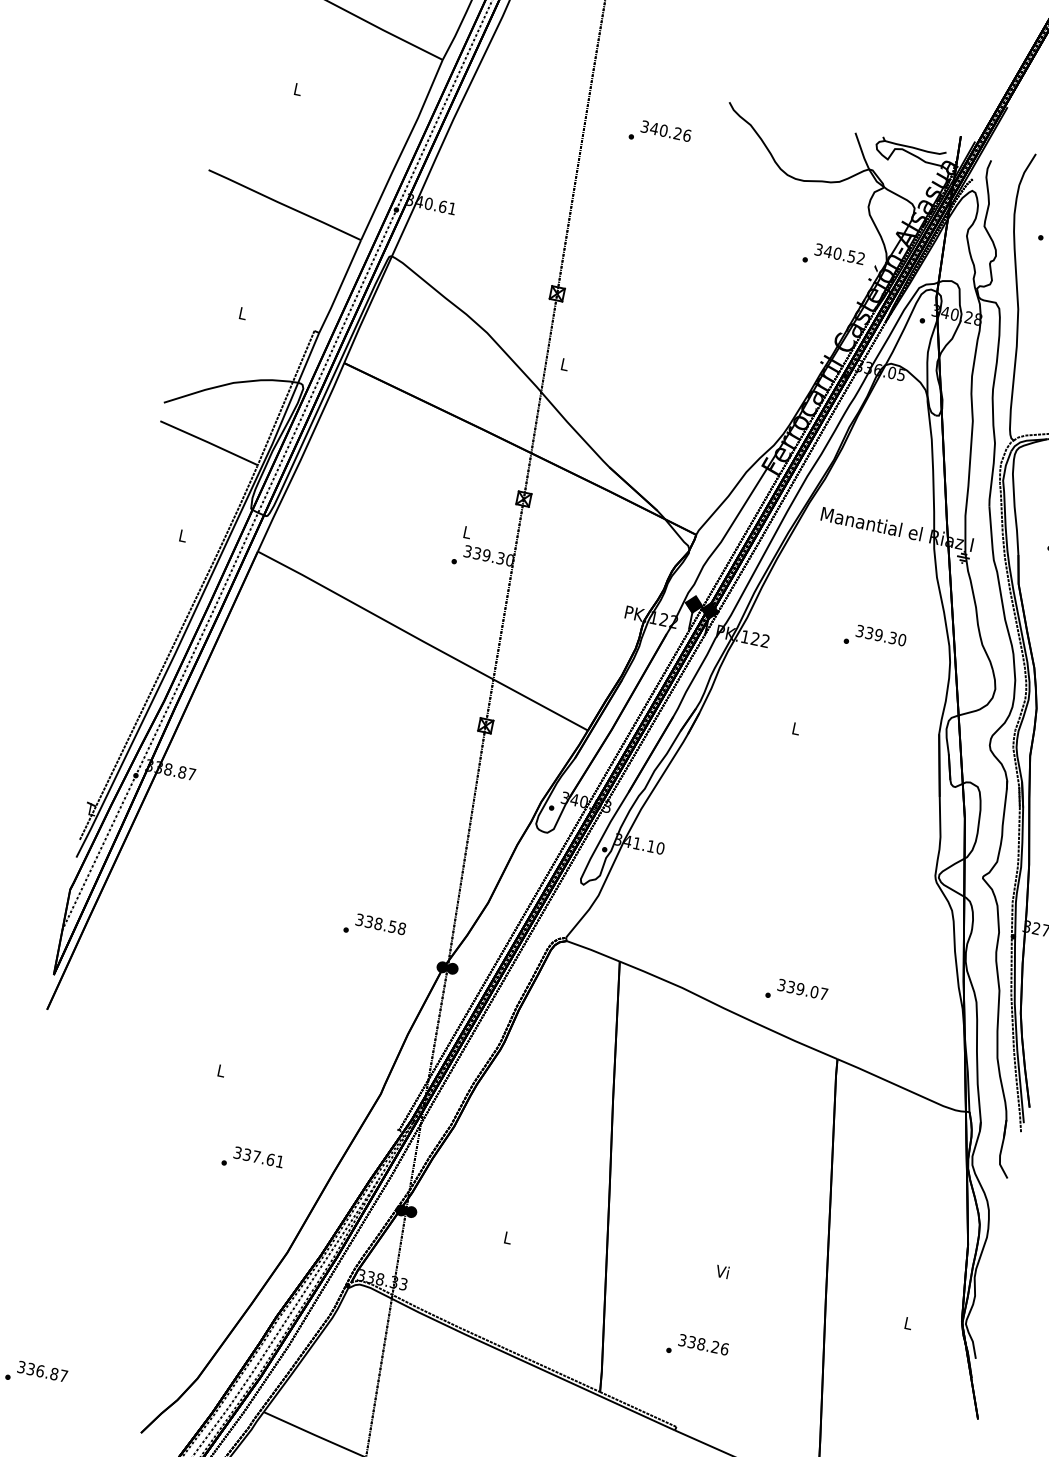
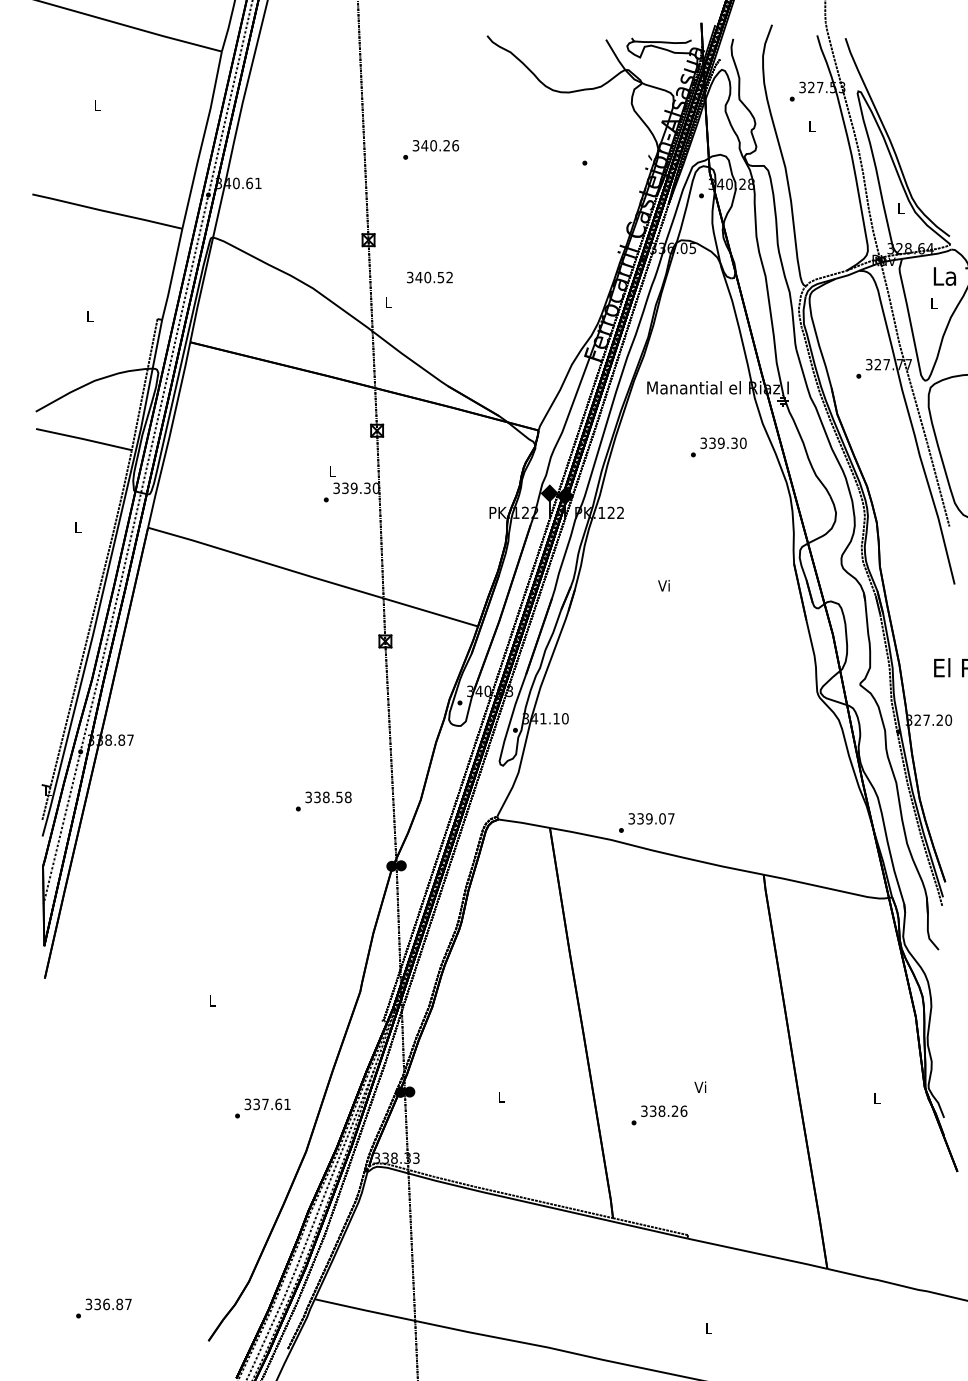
text: (660, 134) -> (431, 149), moved
text: (839, 254) -> (429, 277), moved
text: (874, 639) -> (718, 447), moved
text: (795, 728) -> (663, 585), L -> Vi
text: (374, 927) -> (323, 801), moved
text: (796, 992) -> (646, 822), moved
text: (252, 1160) -> (262, 1108), moved
text: (697, 1348) -> (659, 1115), moved

